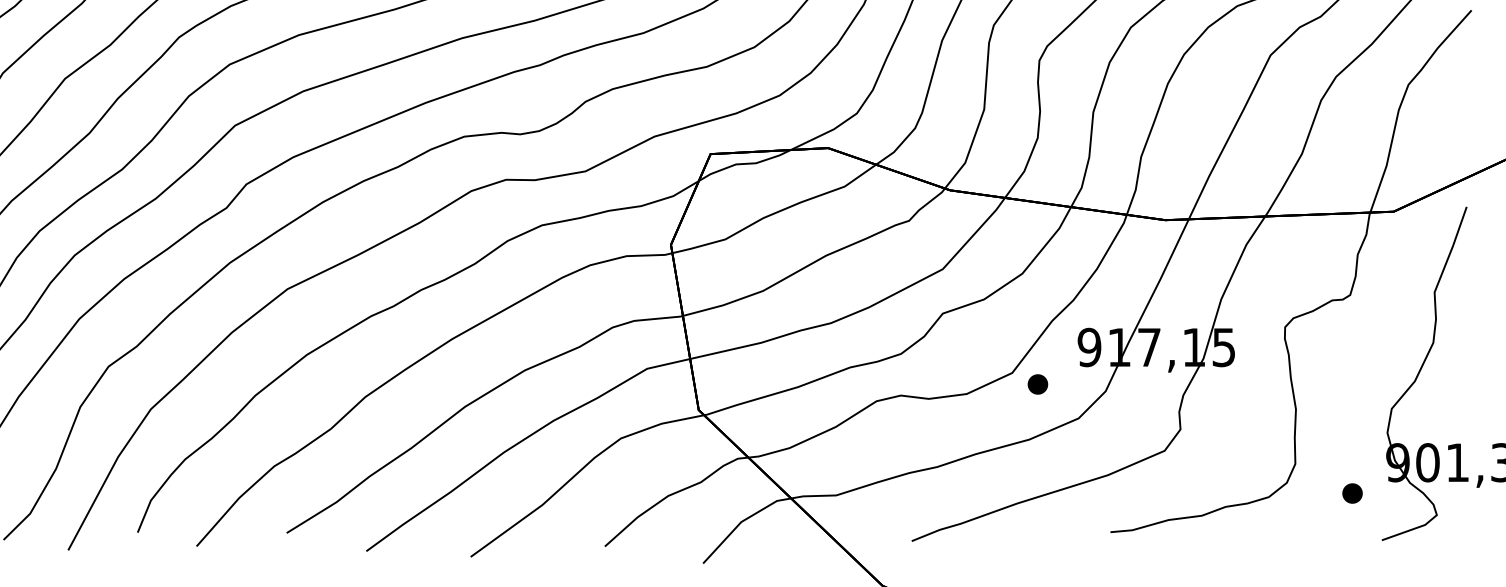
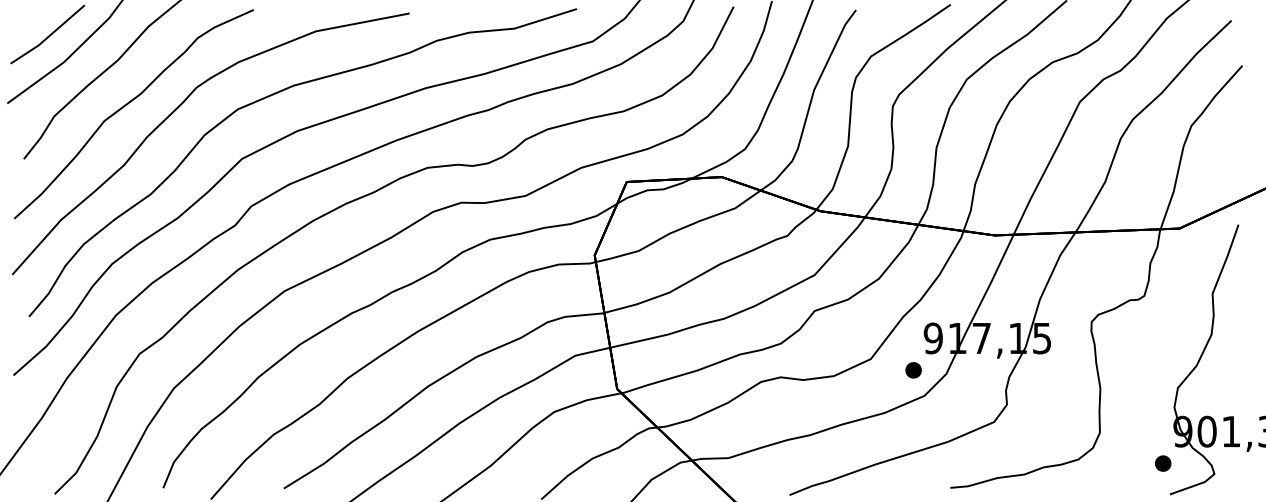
part: (1037, 384) -> (913, 370), moved
part: (1352, 493) -> (1163, 463), moved

